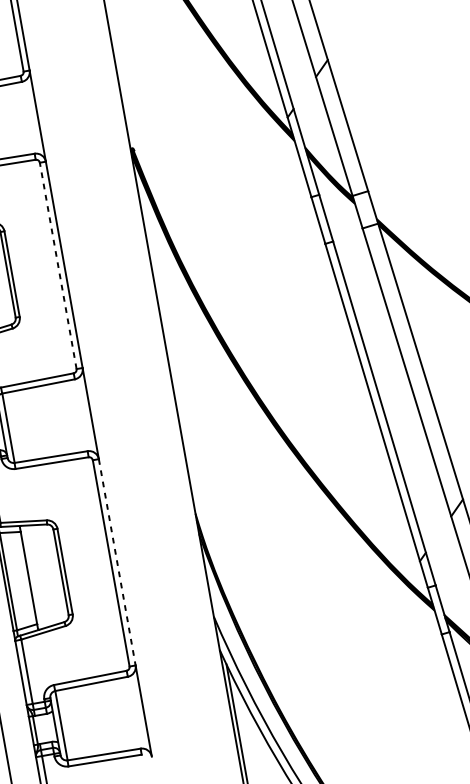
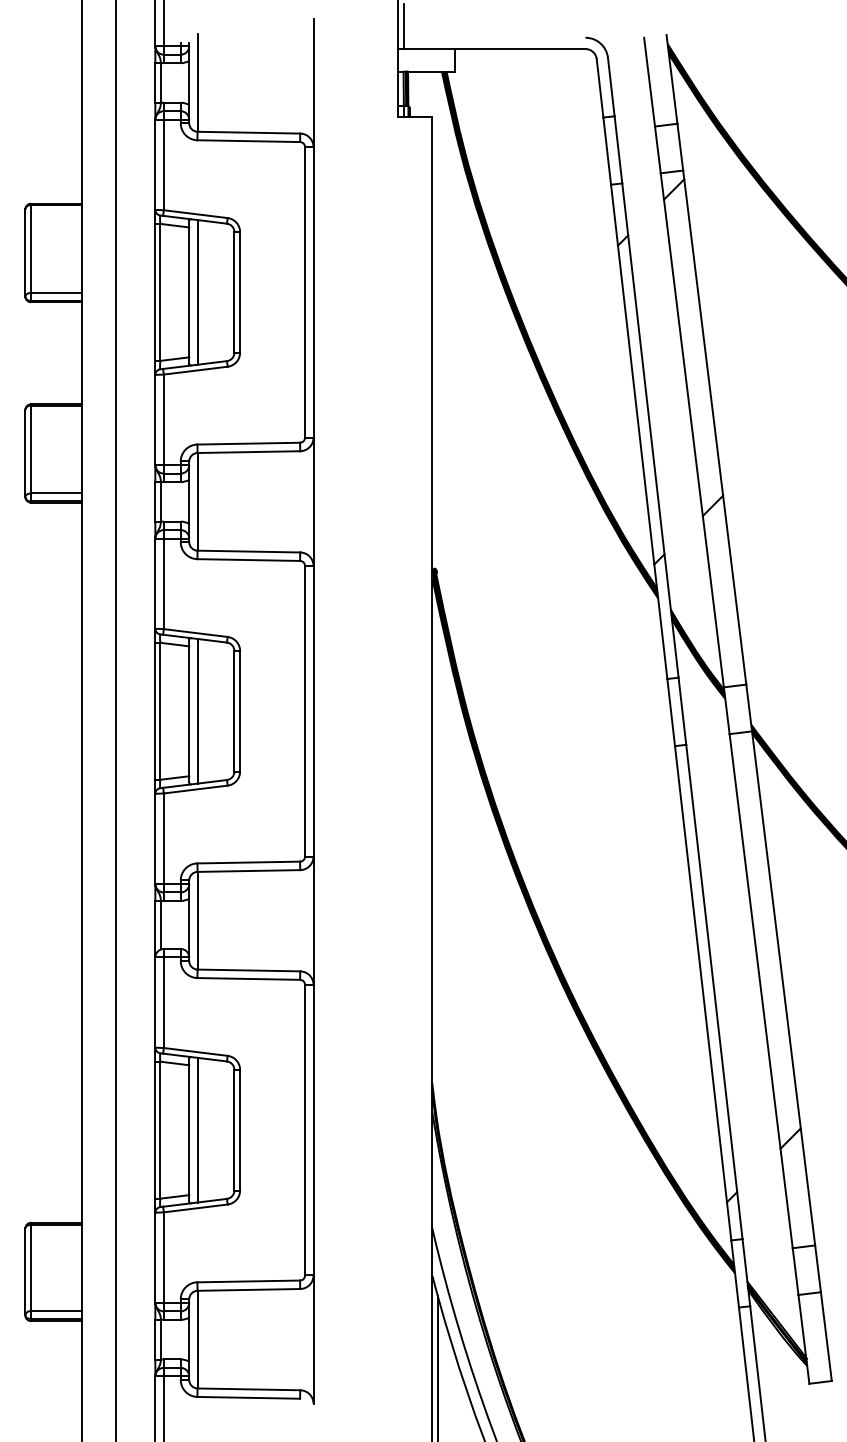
line: (58, 265) -> (305, 710), dashed -> solid
line: (117, 562) -> (313, 1130), dashed -> solid
line: (34, 576) -> (197, 1129), added

